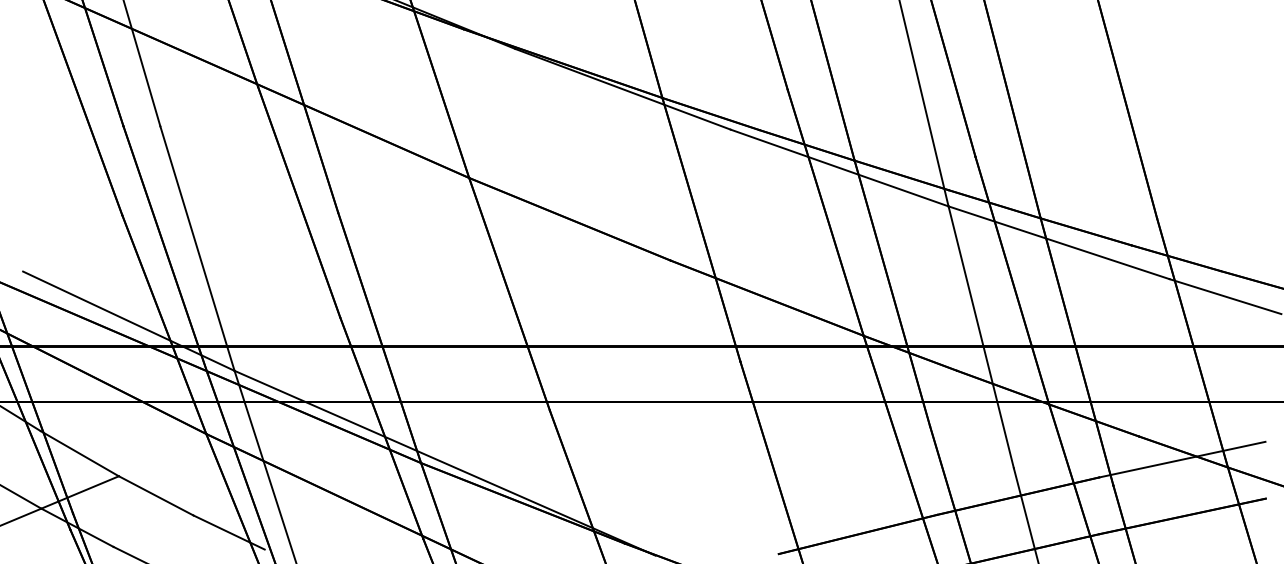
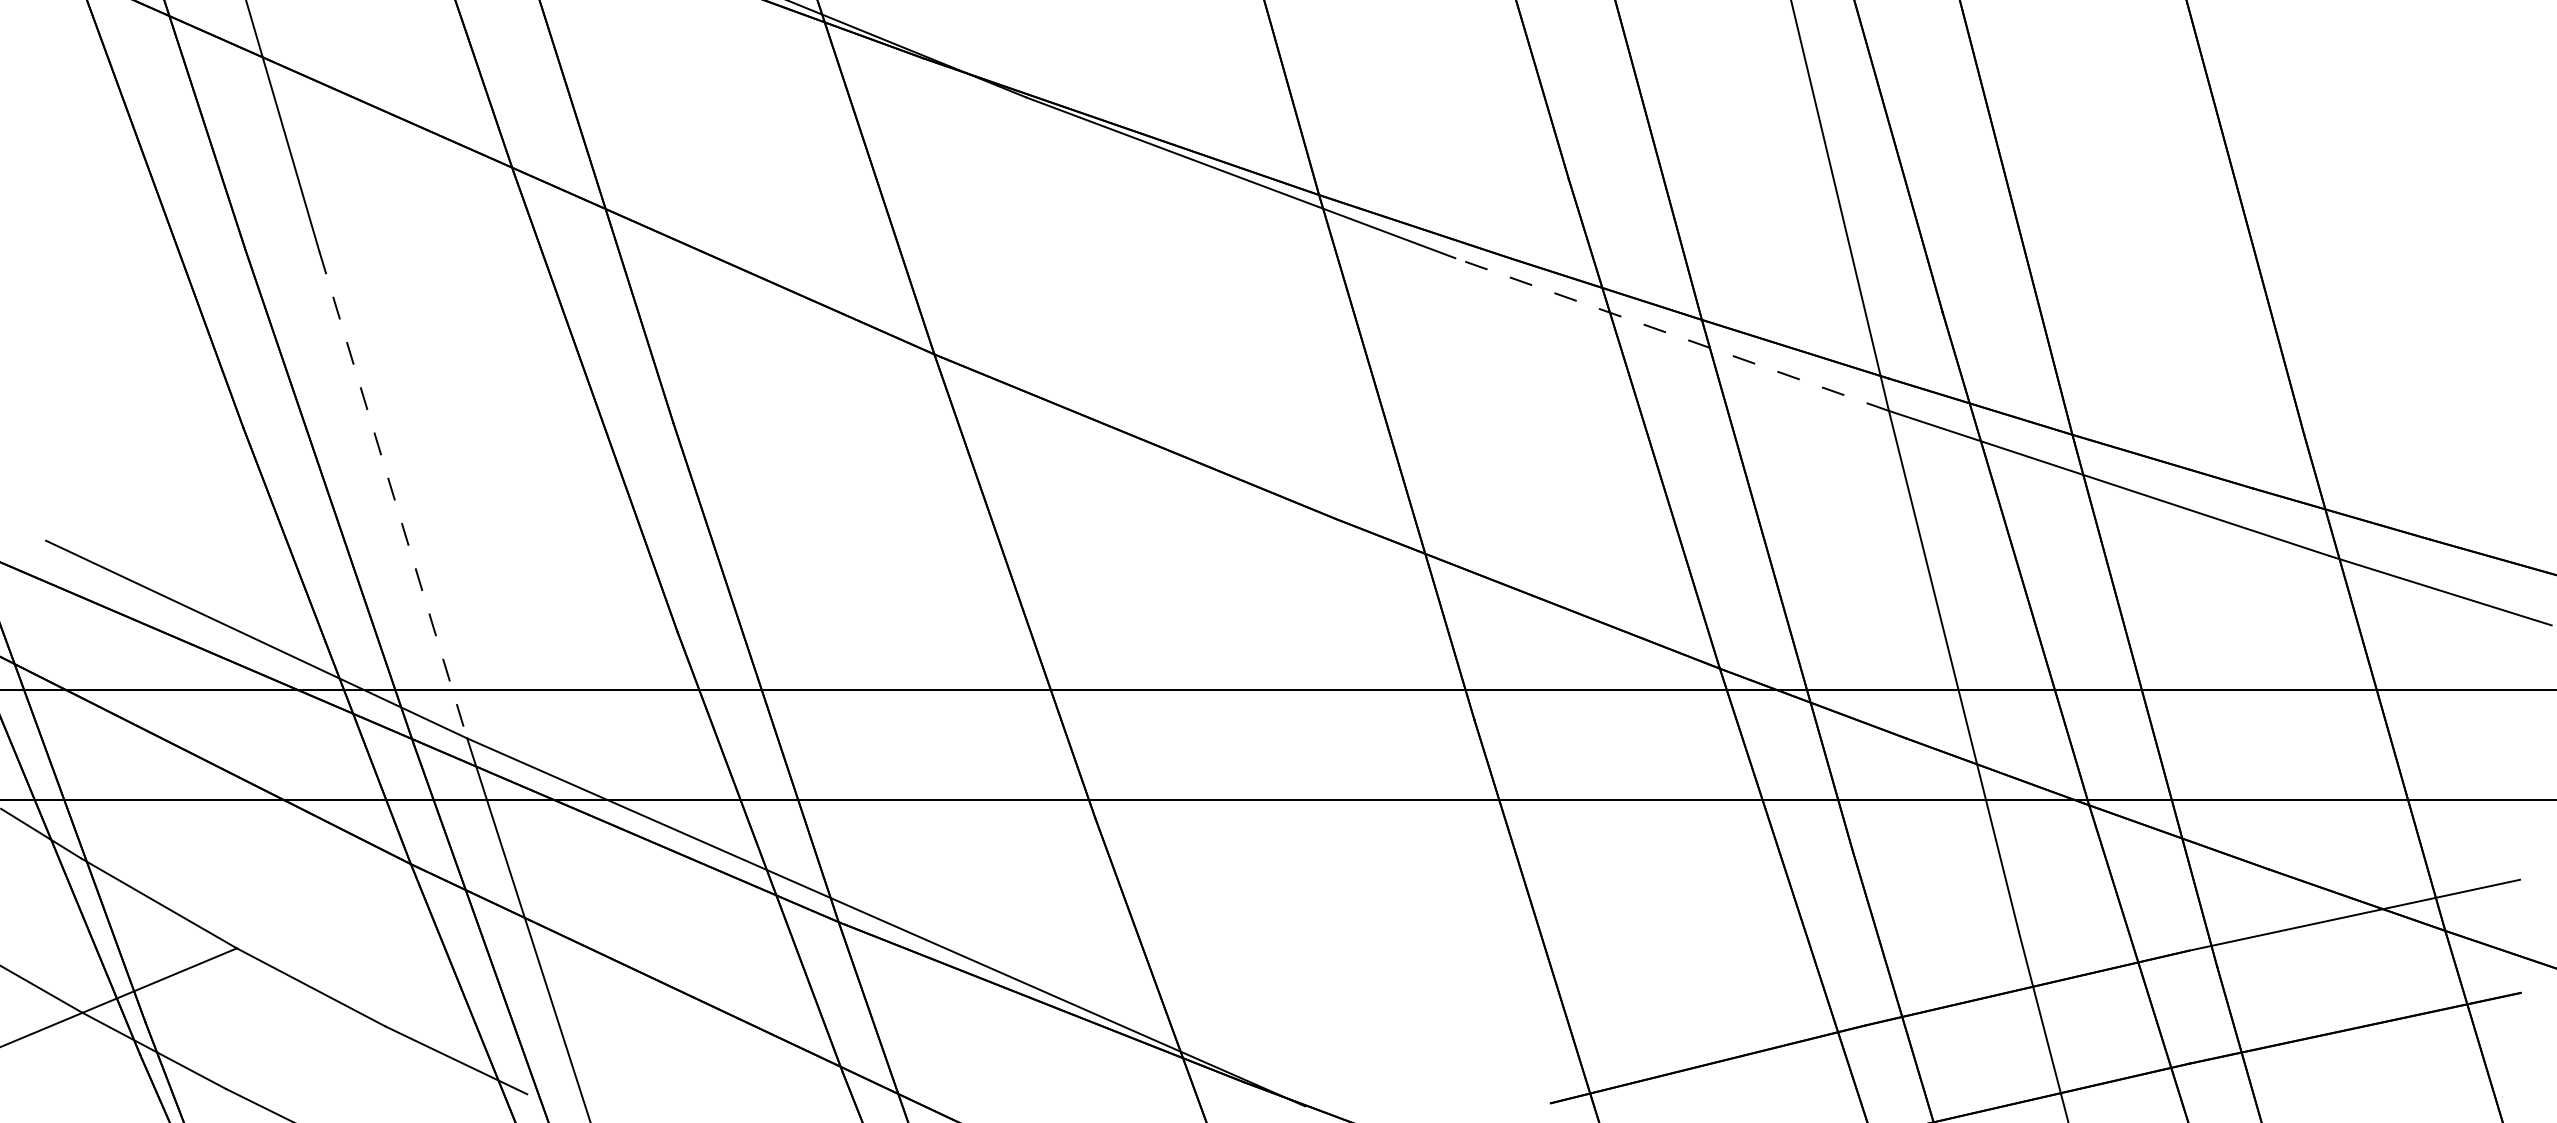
line: (839, 167) -> (1671, 333), solid -> dashed
line: (197, 248) -> (393, 494), solid -> dashed

